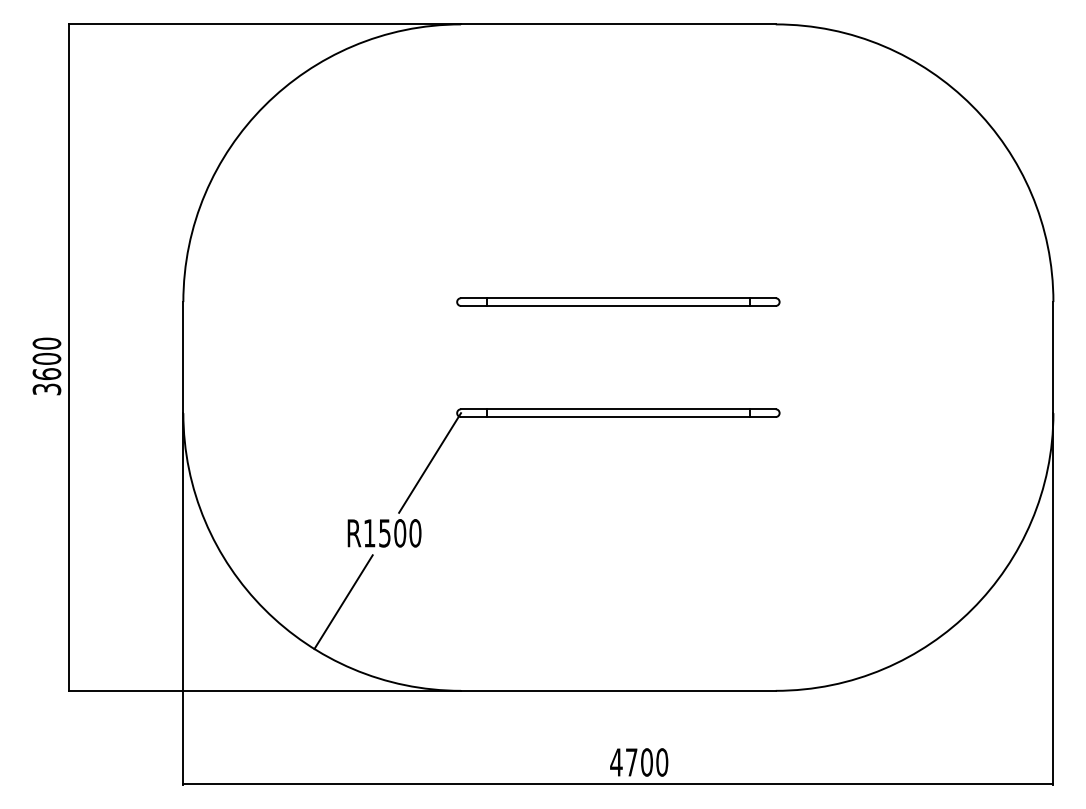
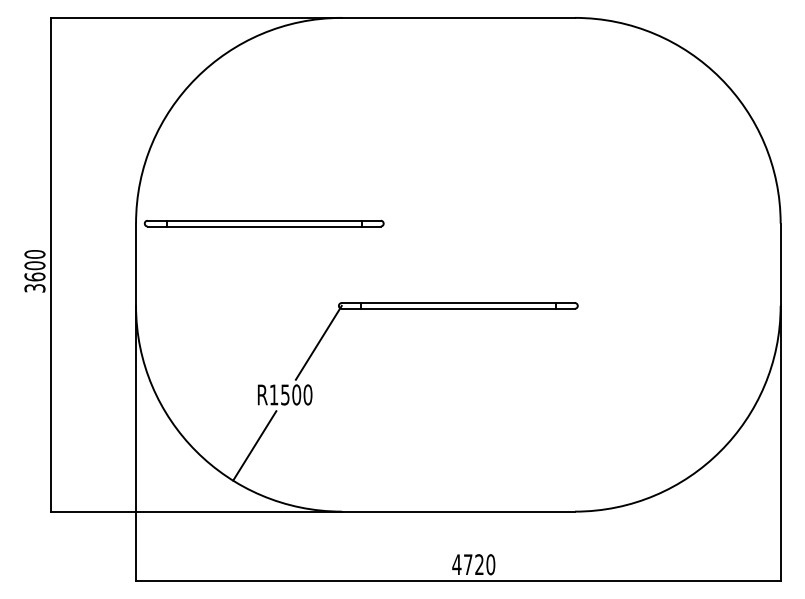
part: (618, 301) -> (264, 223), moved
text: (646, 762) -> (479, 564), 4700 -> 4720

